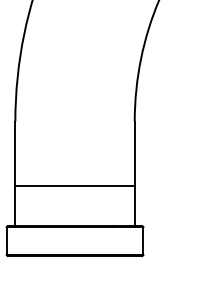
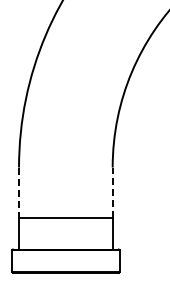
line: (134, 153) -> (112, 192), solid -> dashed
line: (15, 154) -> (19, 193), solid -> dashed

